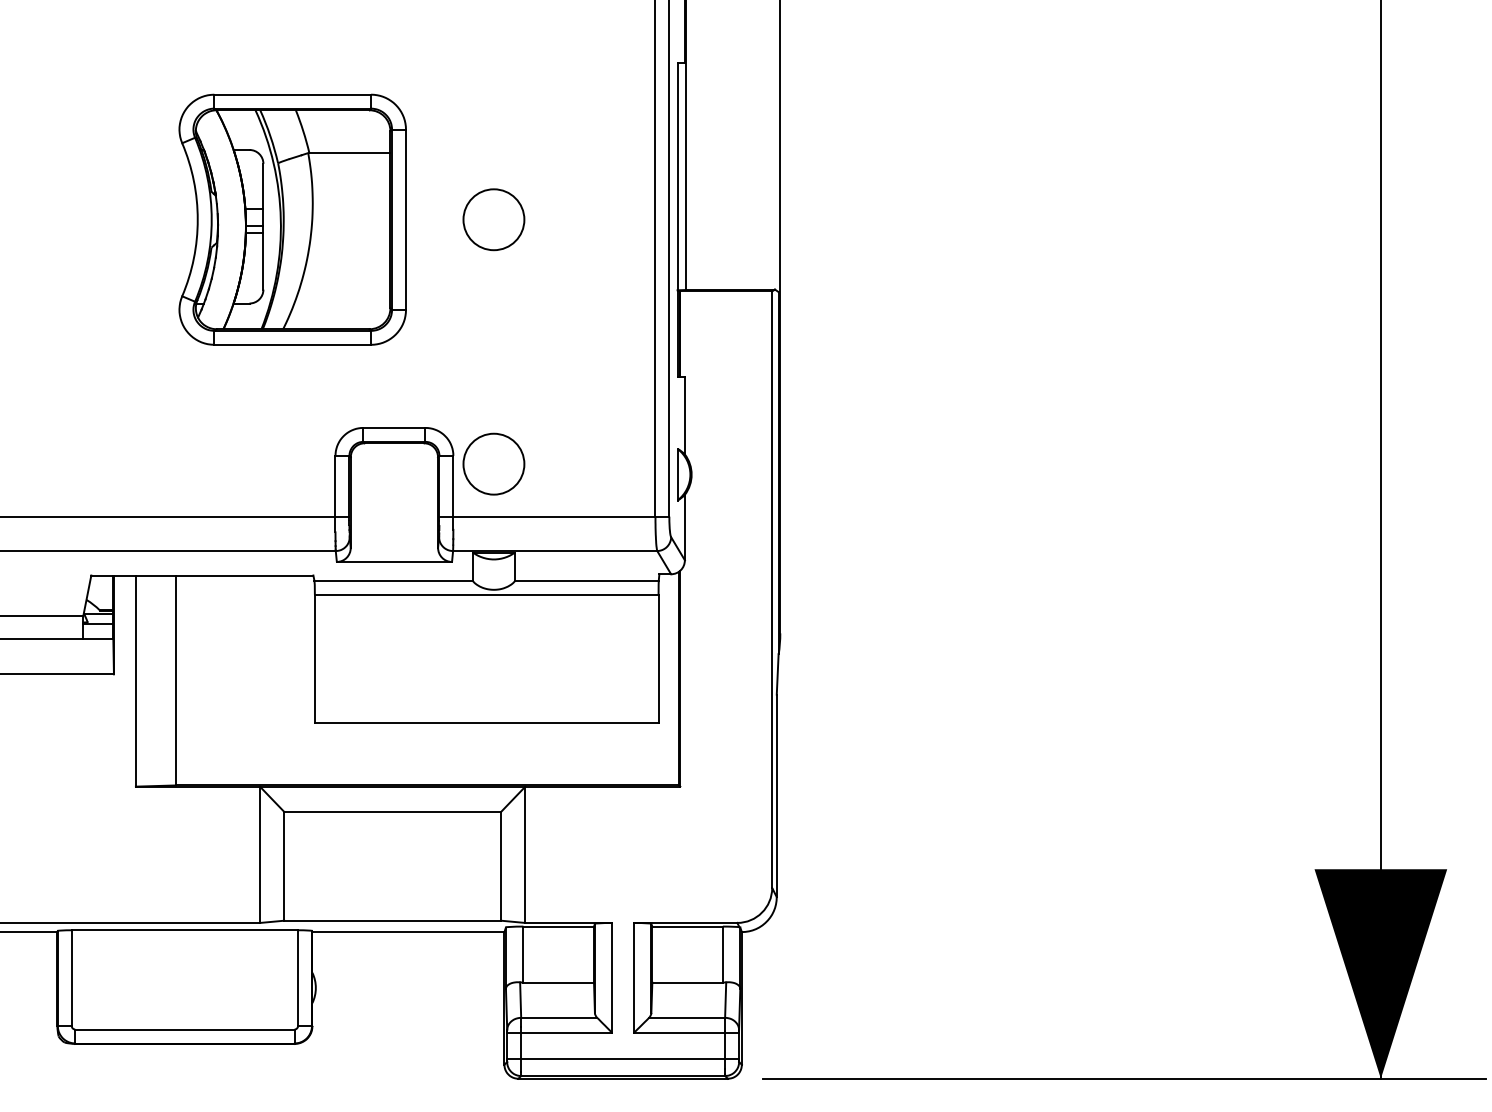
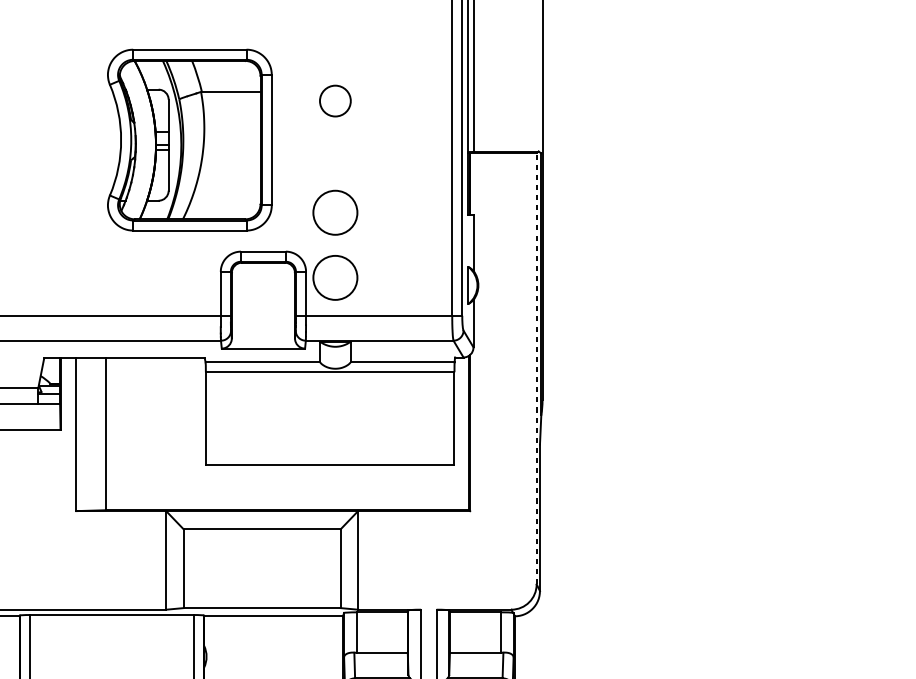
part: (292, 219) -> (189, 139), moved
circle: (493, 219) -> (335, 100), size x0.7
circle: (493, 373) -> (335, 212), added
line: (772, 589) -> (536, 368), solid -> dashed

